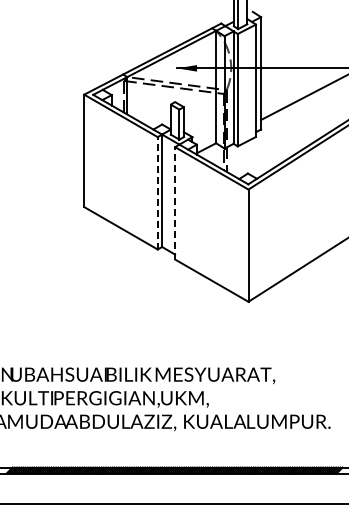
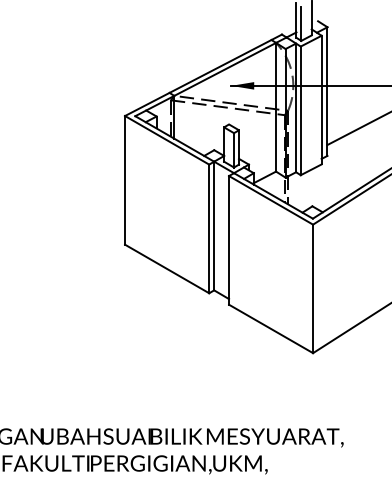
line: (157, 192) -> (208, 227), dashed -> solid
line: (175, 202) -> (229, 239), dashed -> solid

